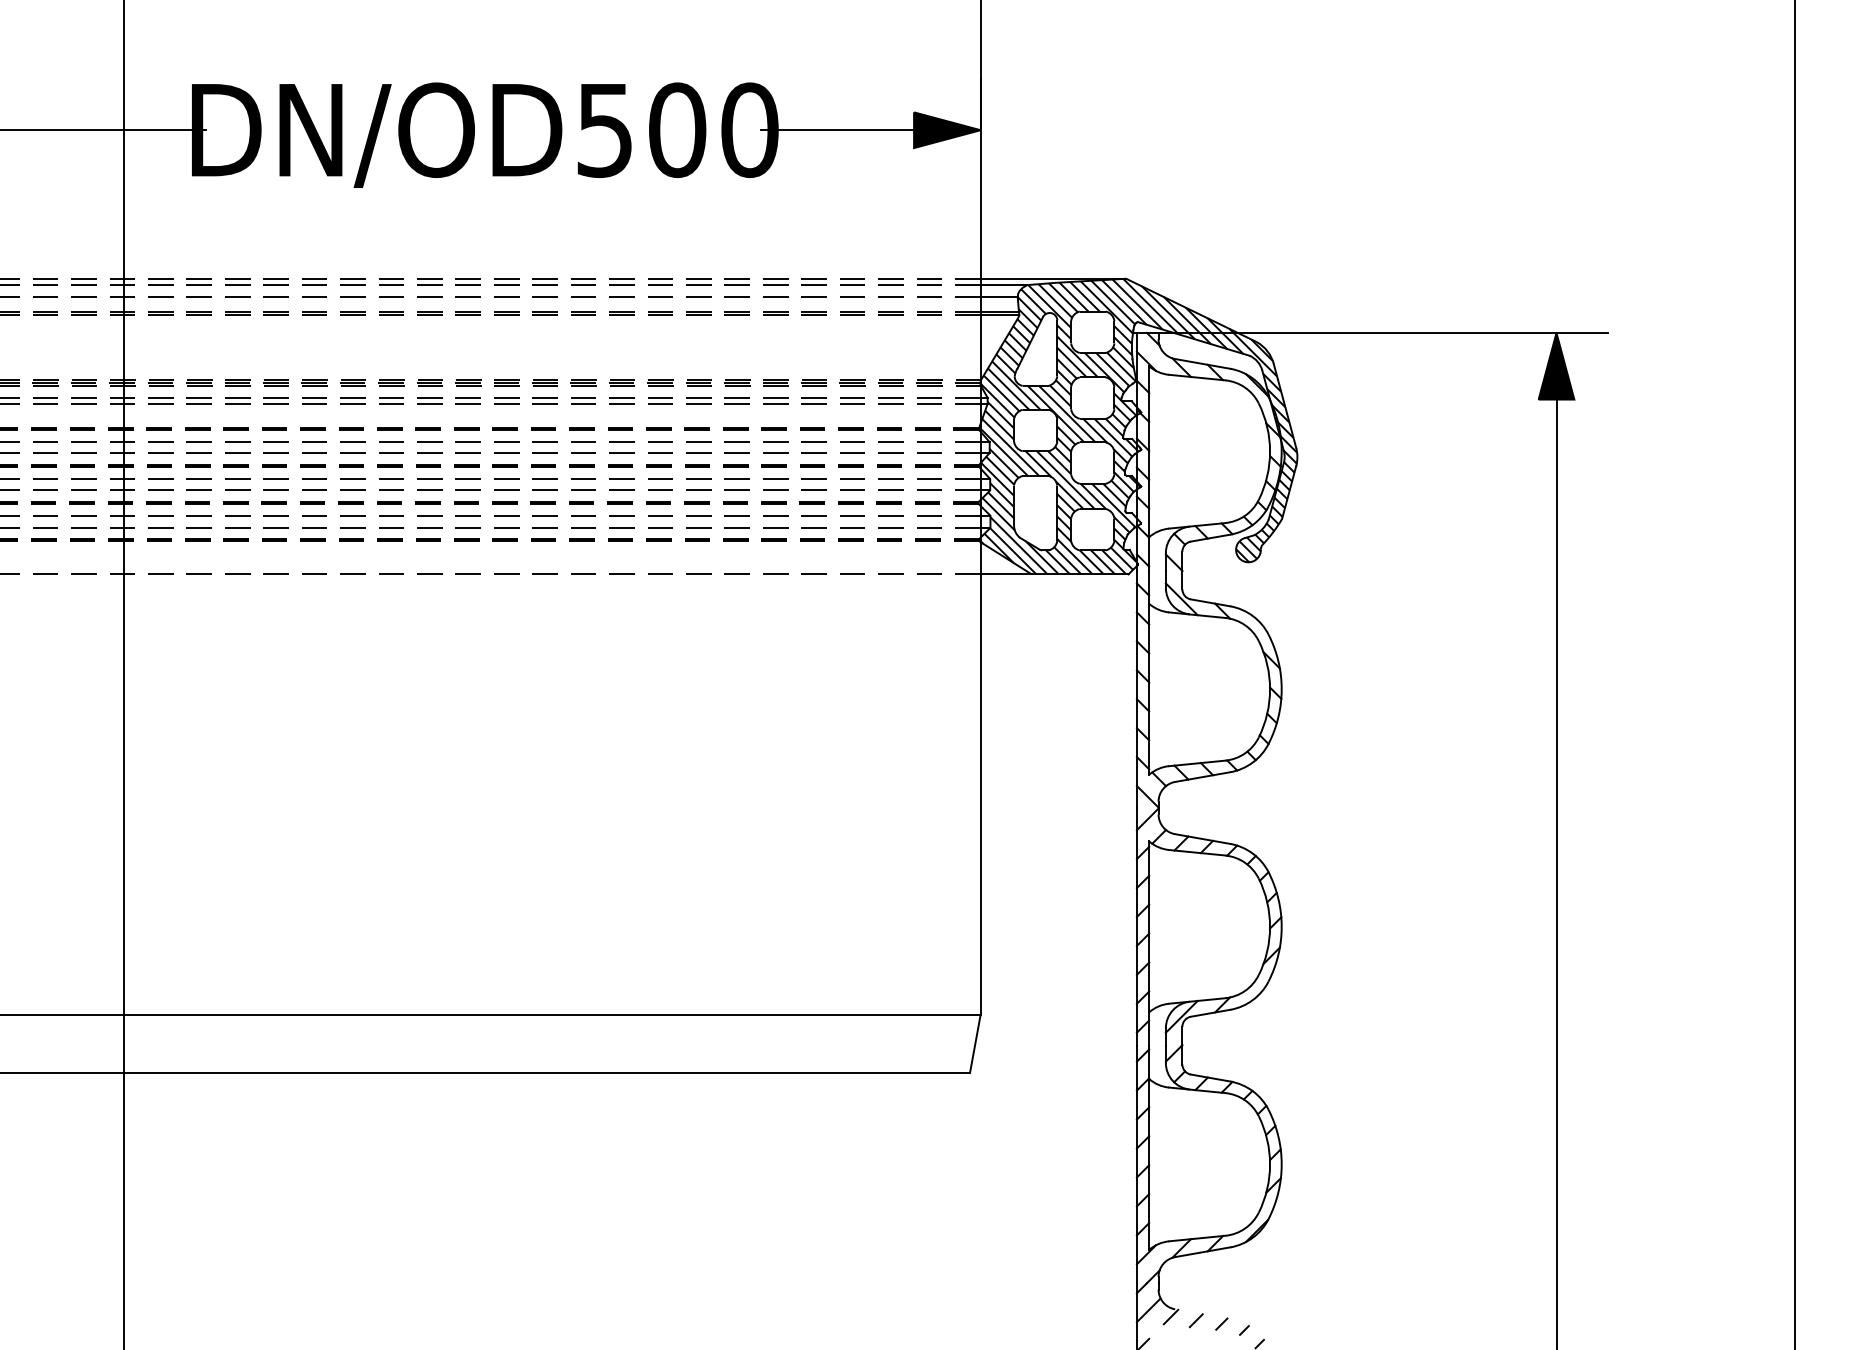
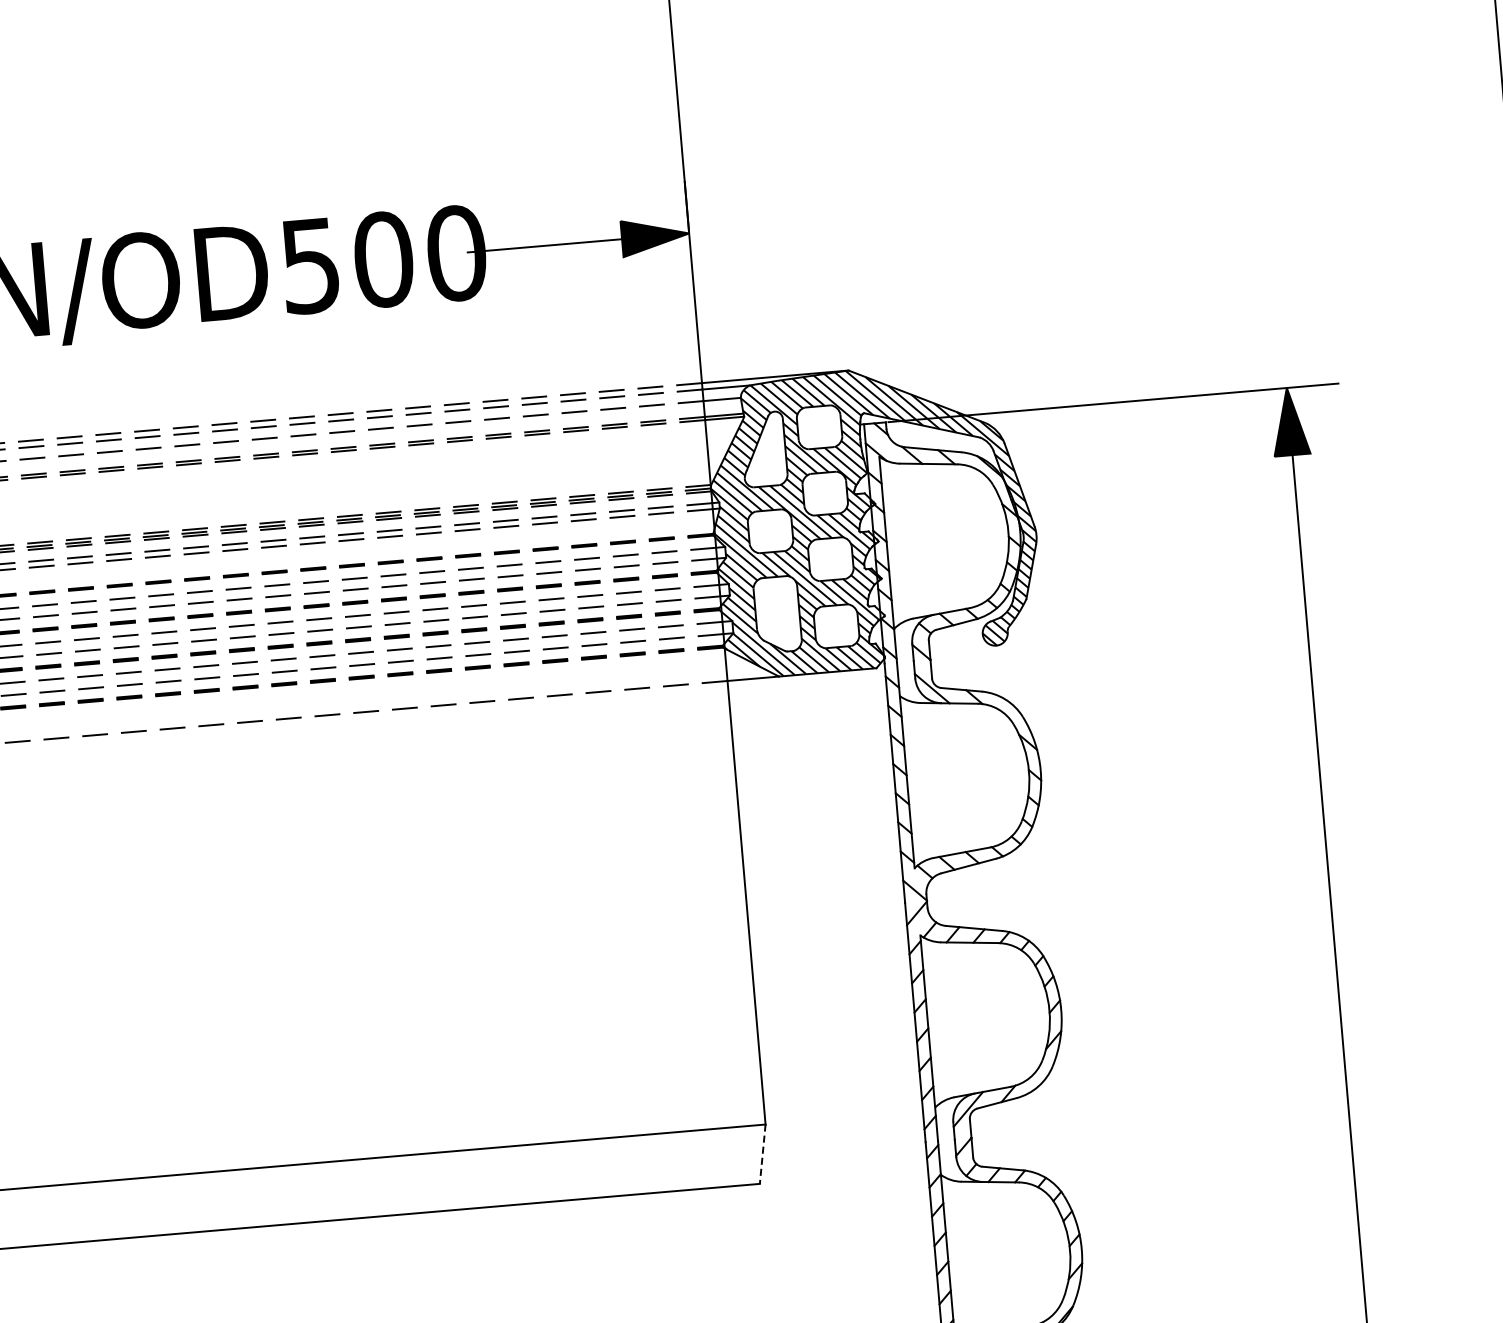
line: (975, 1044) -> (762, 1155), solid -> dashed

